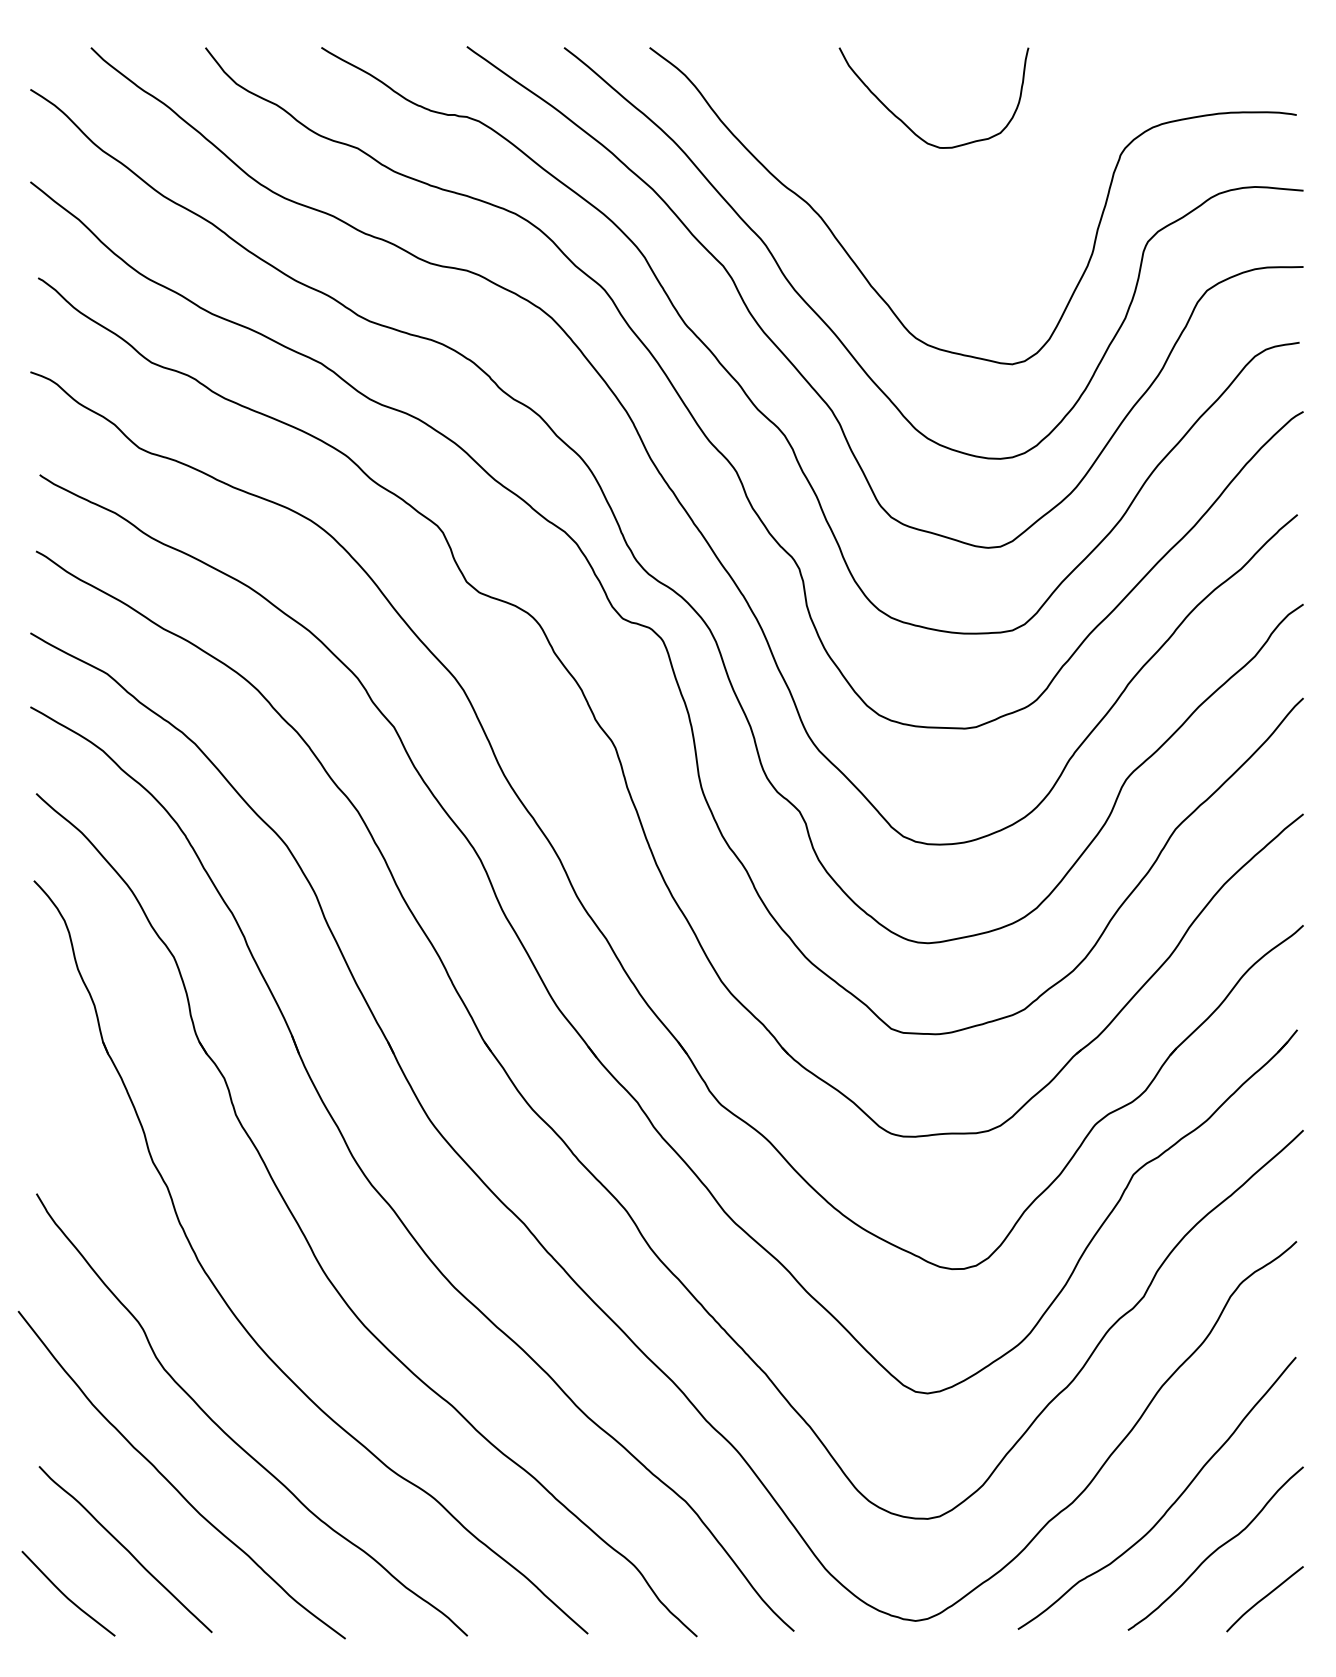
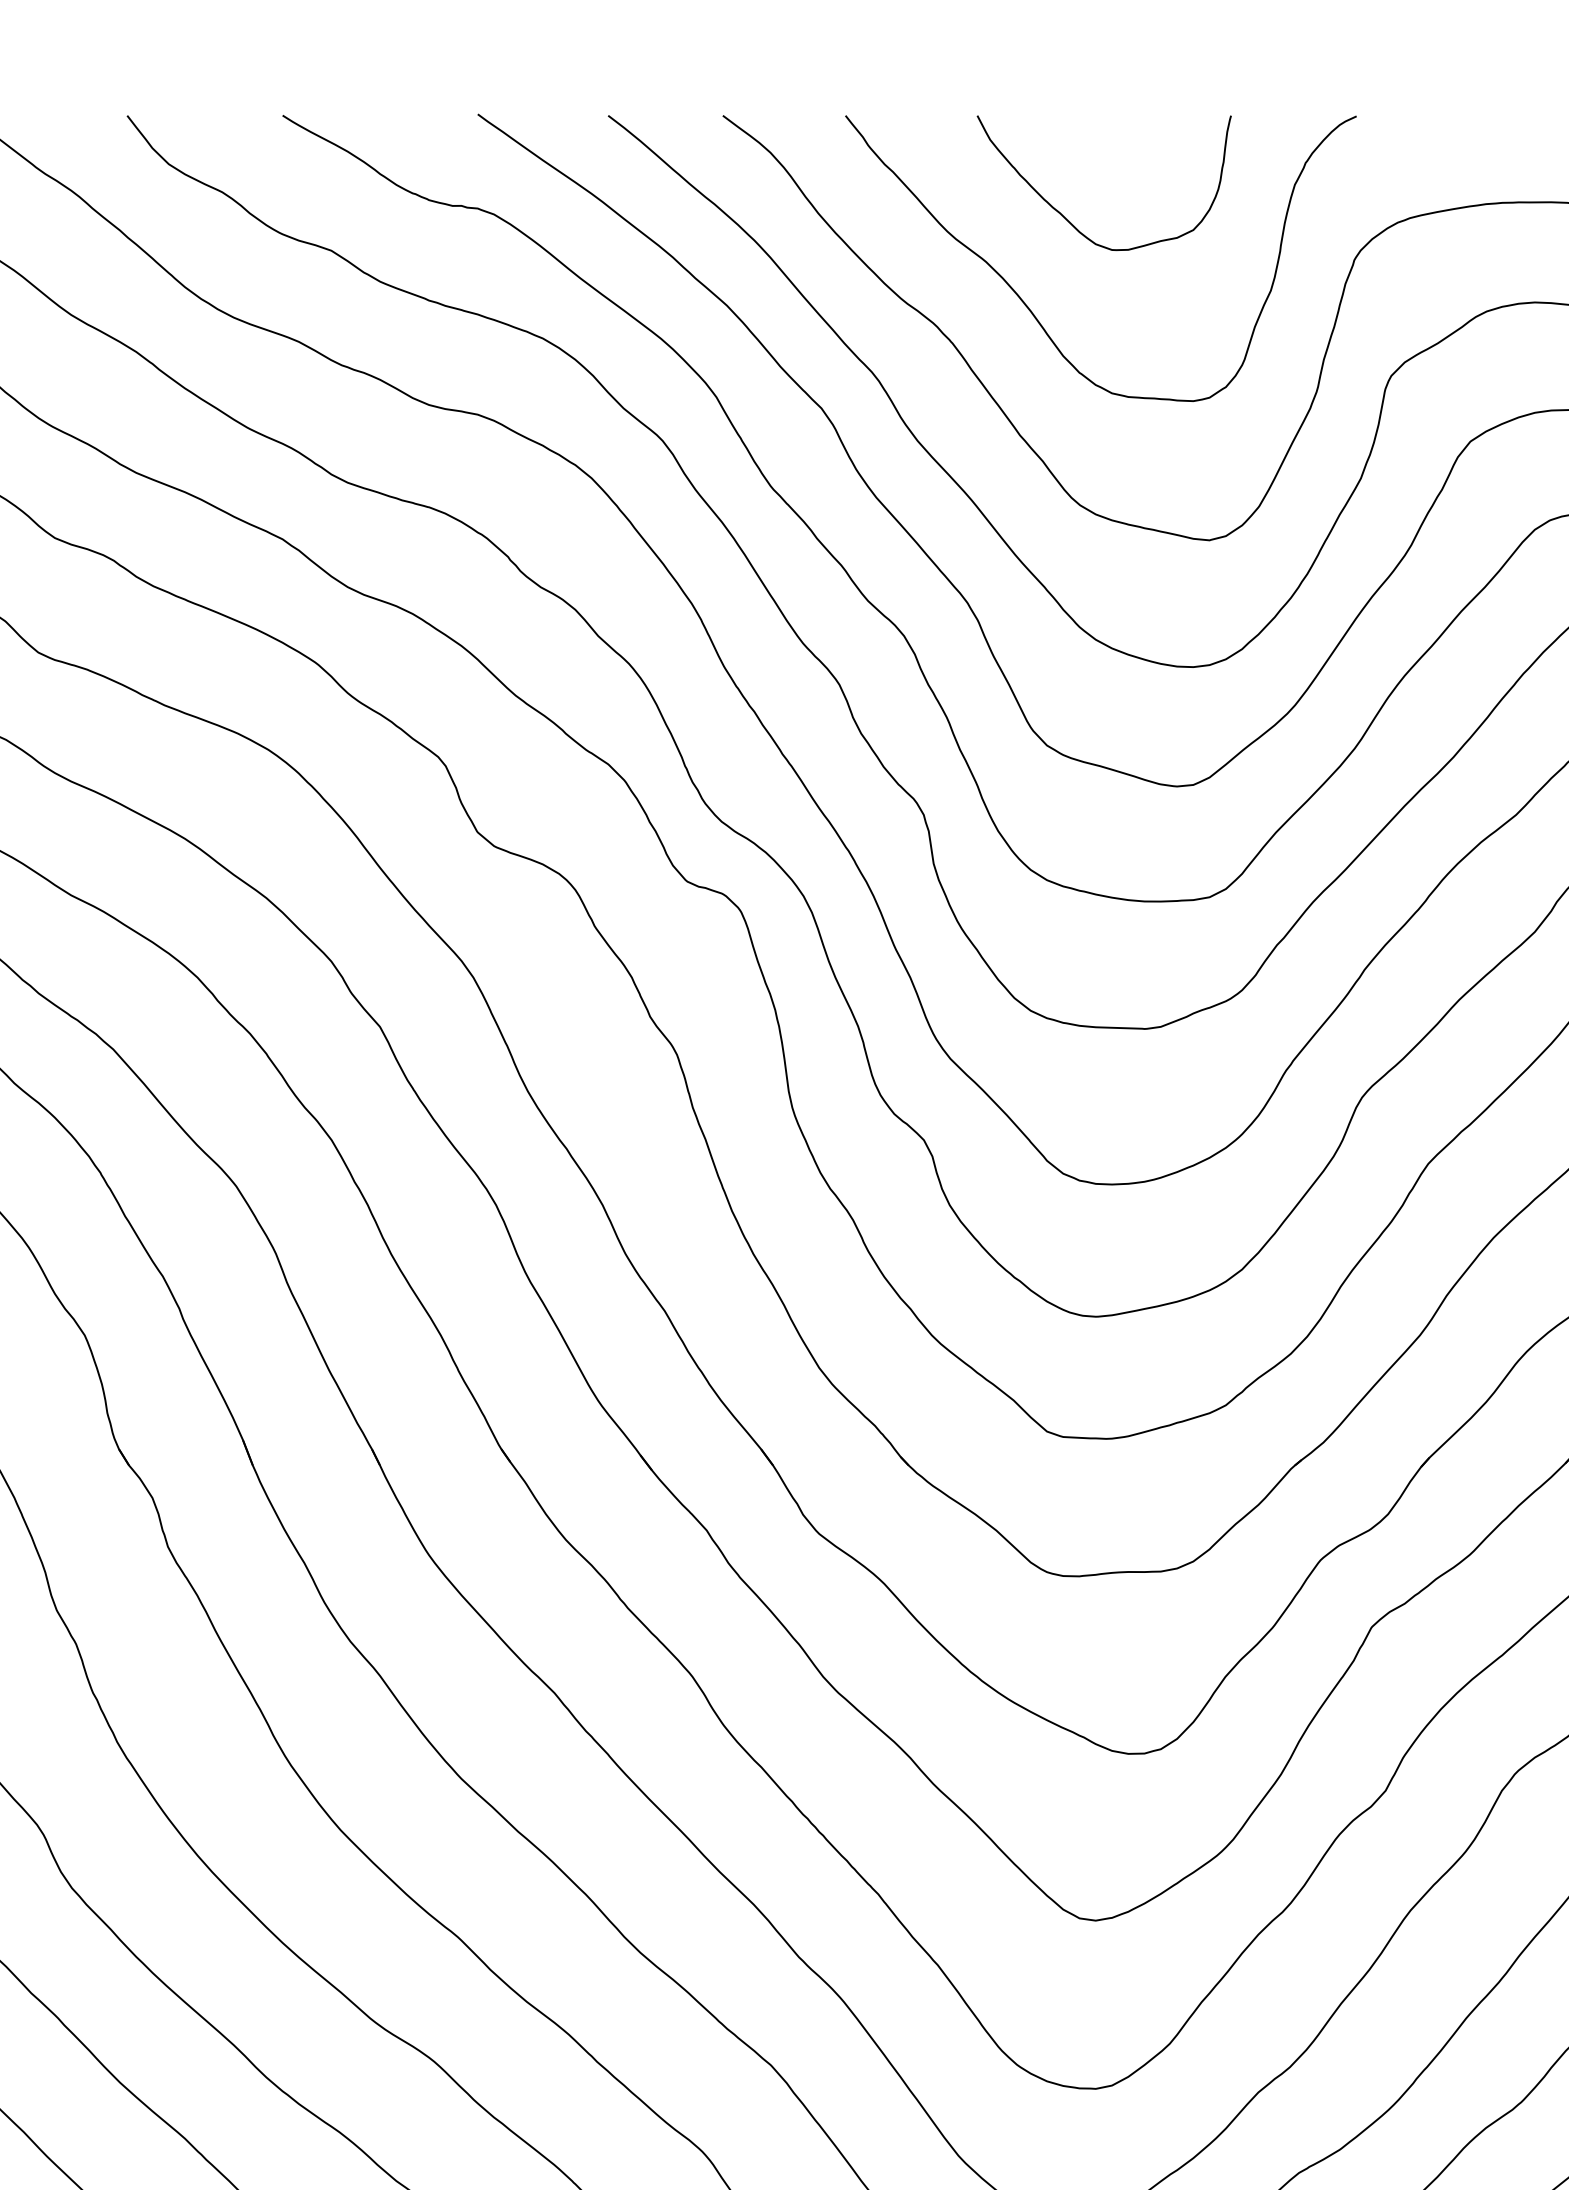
curve: (881, 194) -> (1033, 312), added

